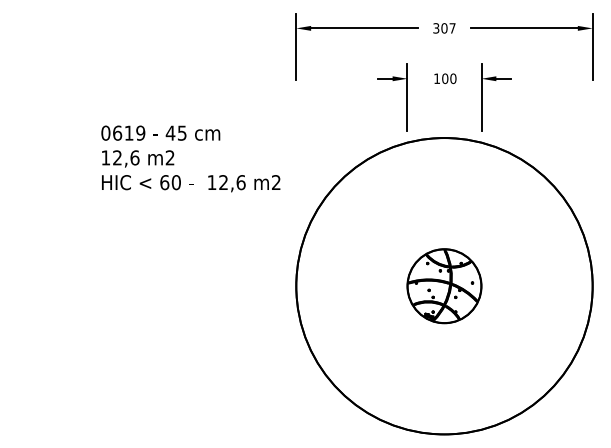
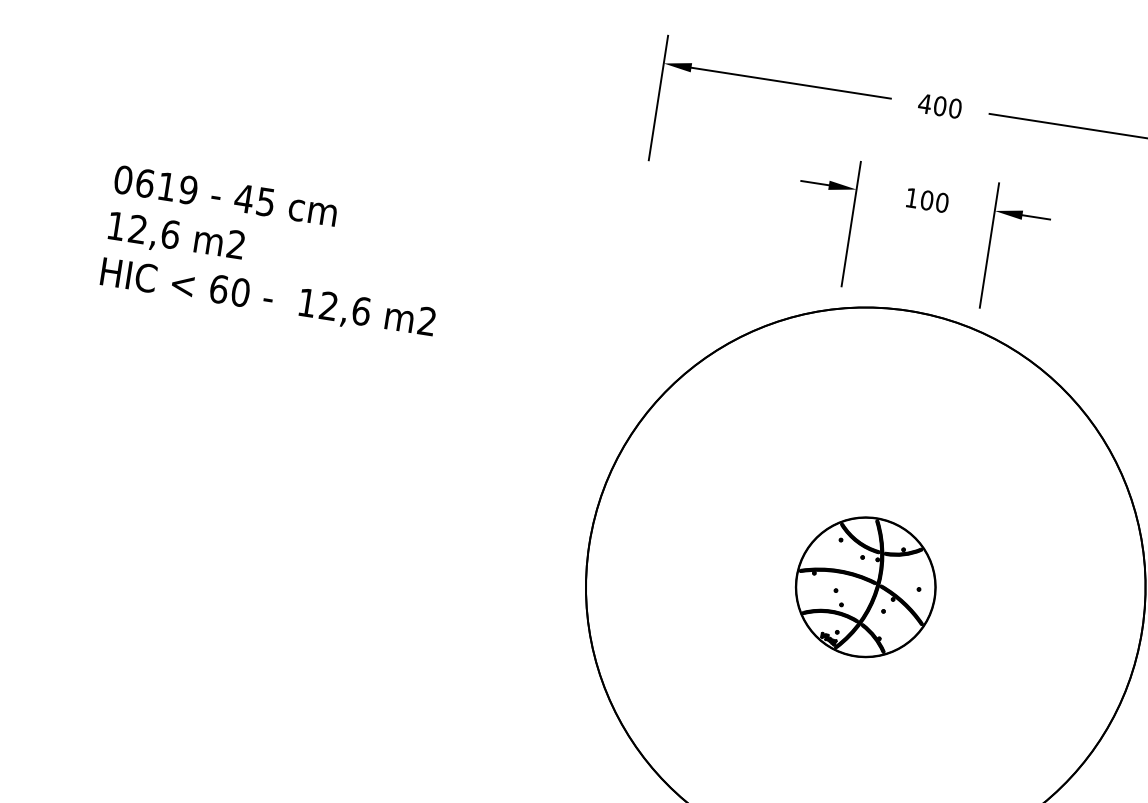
text: (444, 28) -> (940, 106), 307 -> 400
text: (190, 158) -> (273, 251), moved

